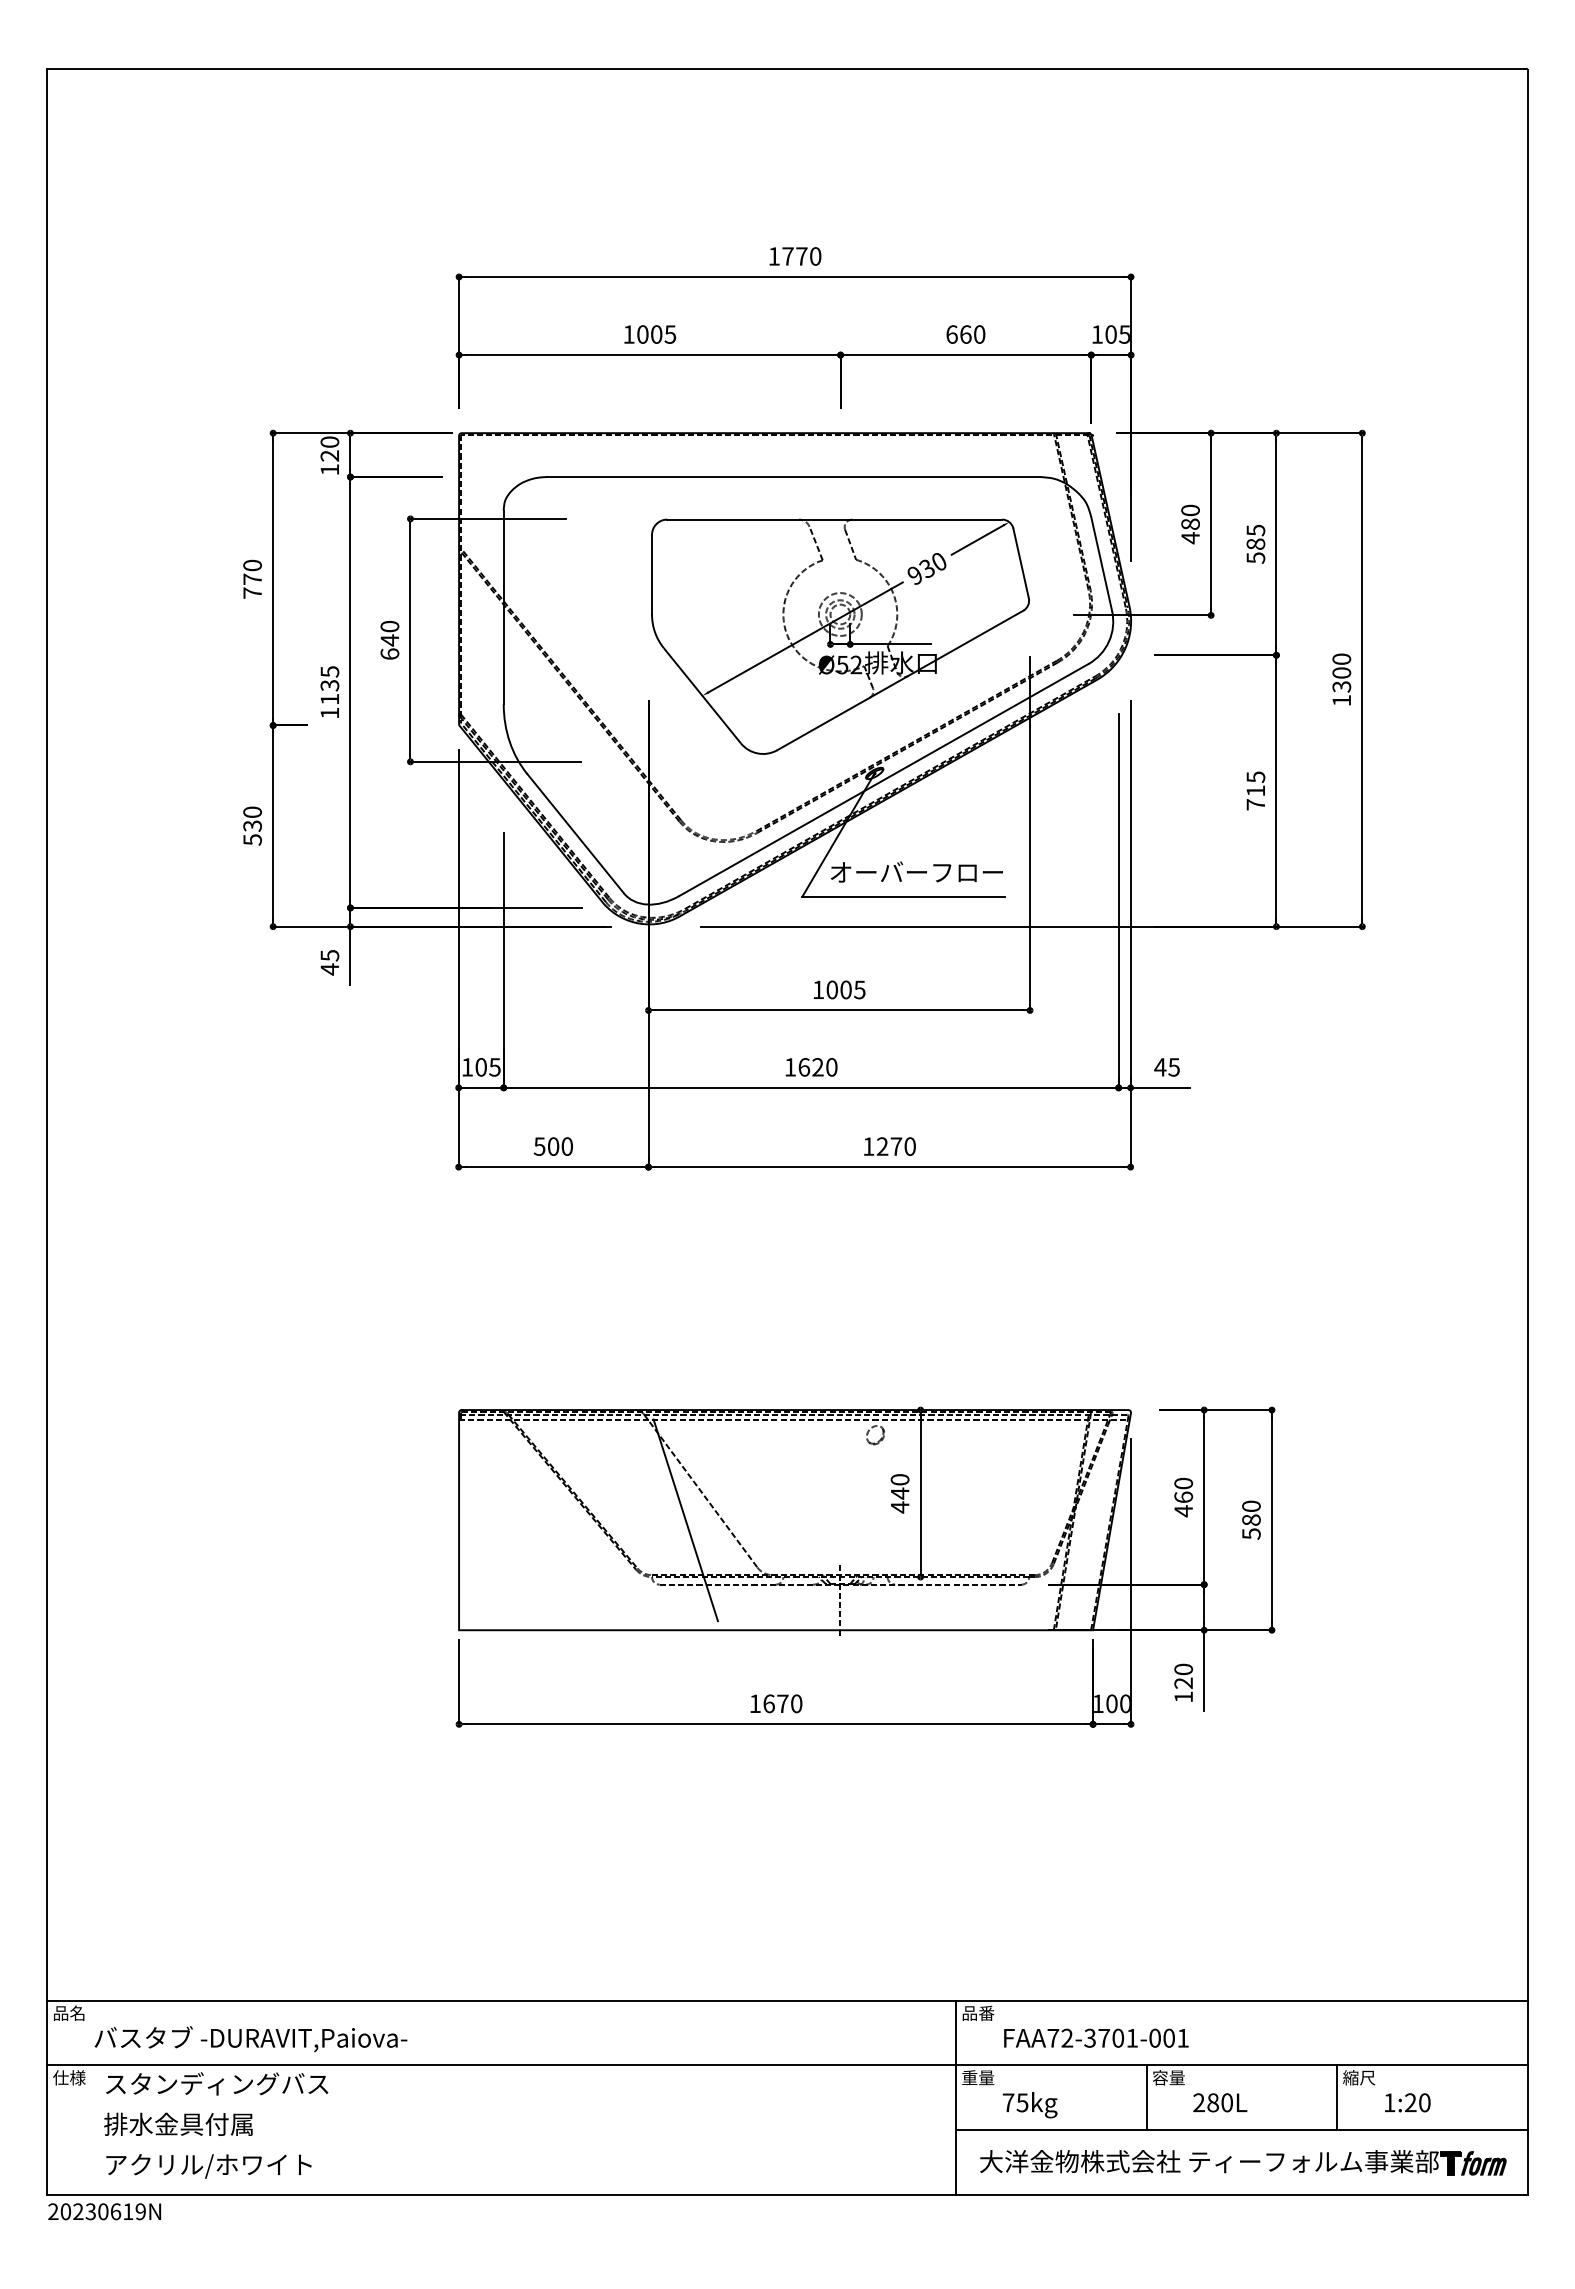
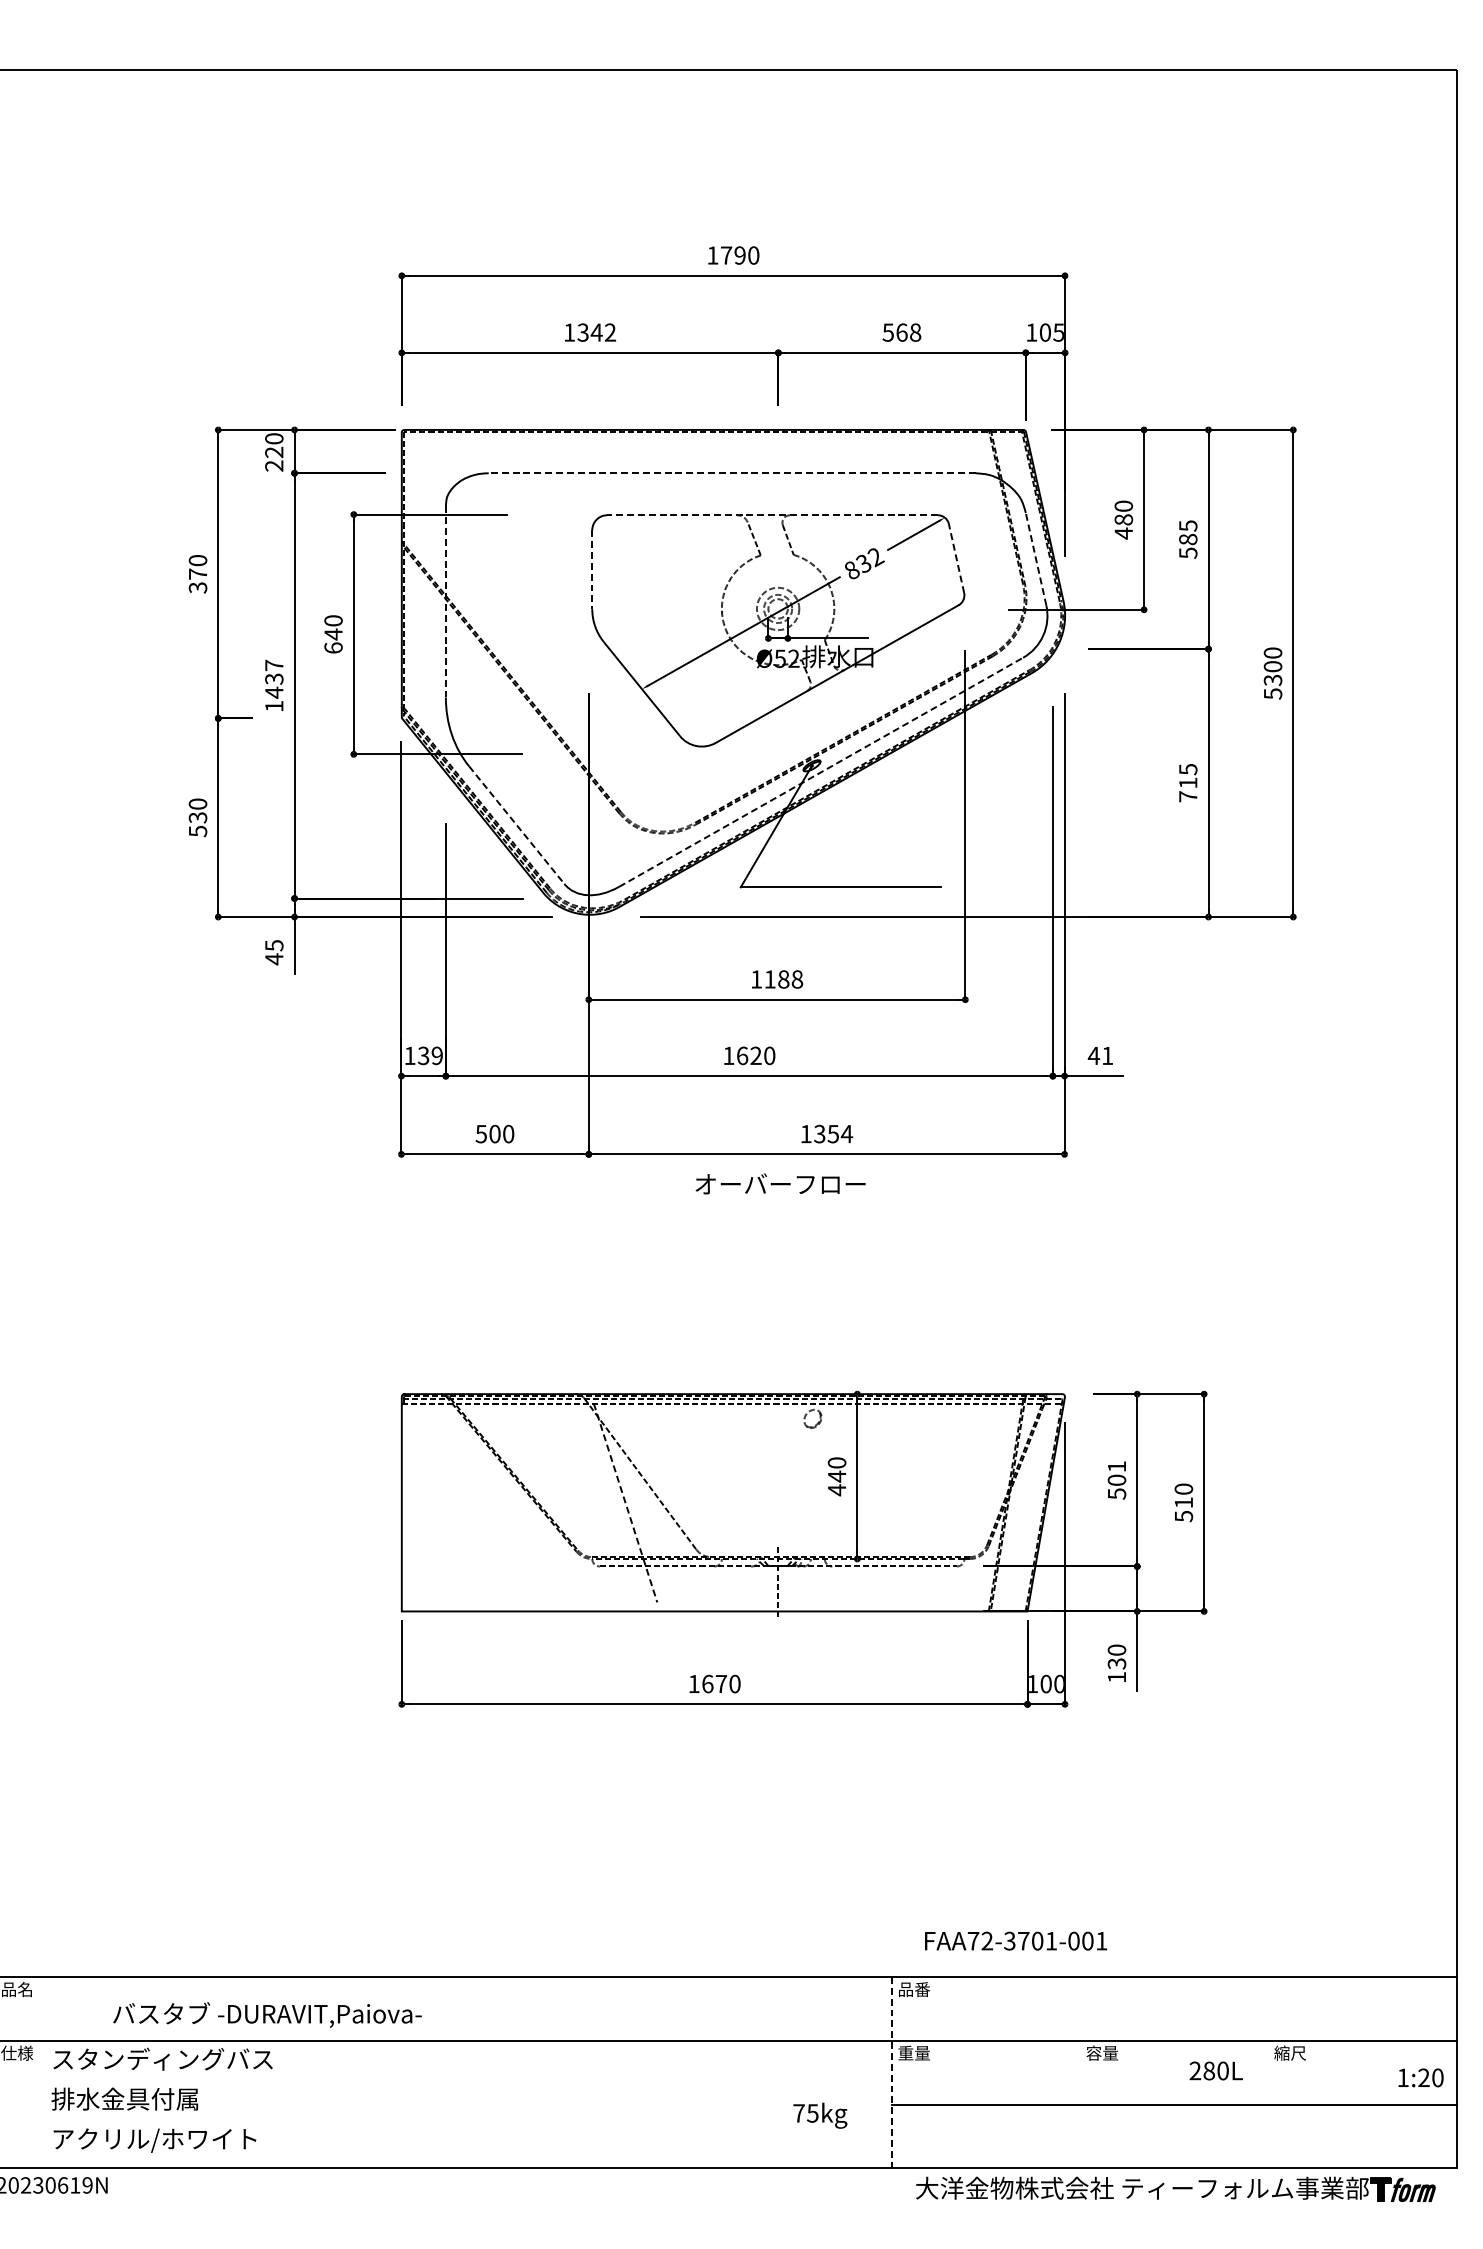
text: (801, 256) -> (739, 255), 1770 -> 1790
text: (656, 334) -> (596, 332), 1005 -> 1342
text: (965, 334) -> (901, 332), 660 -> 568
text: (329, 469) -> (273, 465), 120 -> 220
line: (793, 477) -> (731, 473), solid -> dashed
line: (834, 519) -> (772, 515), solid -> dashed
line: (1021, 563) -> (956, 558), solid -> dashed
line: (1101, 564) -> (1035, 559), solid -> dashed
text: (927, 568) -> (864, 563), 930 -> 832
line: (652, 574) -> (592, 569), solid -> dashed
text: (252, 593) -> (197, 588), 770 -> 370
line: (503, 607) -> (445, 602), solid -> dashed
text: (329, 685) -> (273, 678), 1135 -> 1437
text: (1341, 700) -> (1272, 693), 1300 -> 5300
line: (884, 779) -> (821, 771), solid -> dashed
line: (575, 833) -> (516, 825), solid -> dashed
text: (916, 871) -> (780, 1183), moved
text: (845, 989) -> (783, 979), 1005 -> 1188
text: (487, 1067) -> (429, 1056), 105 -> 139
text: (1173, 1067) -> (1106, 1056), 45 -> 41
text: (896, 1146) -> (833, 1134), 1270 -> 1354
text: (1183, 1497) -> (1116, 1480), 460 -> 501
text: (1251, 1519) -> (1183, 1502), 580 -> 510
line: (685, 1520) -> (625, 1503), solid -> dashed
text: (1183, 1683) -> (1116, 1664), 120 -> 130
text: (1096, 2037) -> (1016, 1940), moved
text: (250, 2039) -> (267, 2015), moved
line: (956, 2097) -> (892, 2072), solid -> dashed
line: (1146, 2097) -> (1080, 2072), removed
line: (1337, 2097) -> (1268, 2072), removed
text: (1220, 2102) -> (1216, 2070), moved
text: (1407, 2102) -> (1420, 2077), moved
text: (1029, 2105) -> (819, 2116), moved
part: (1243, 2162) -> (1176, 2189), moved

